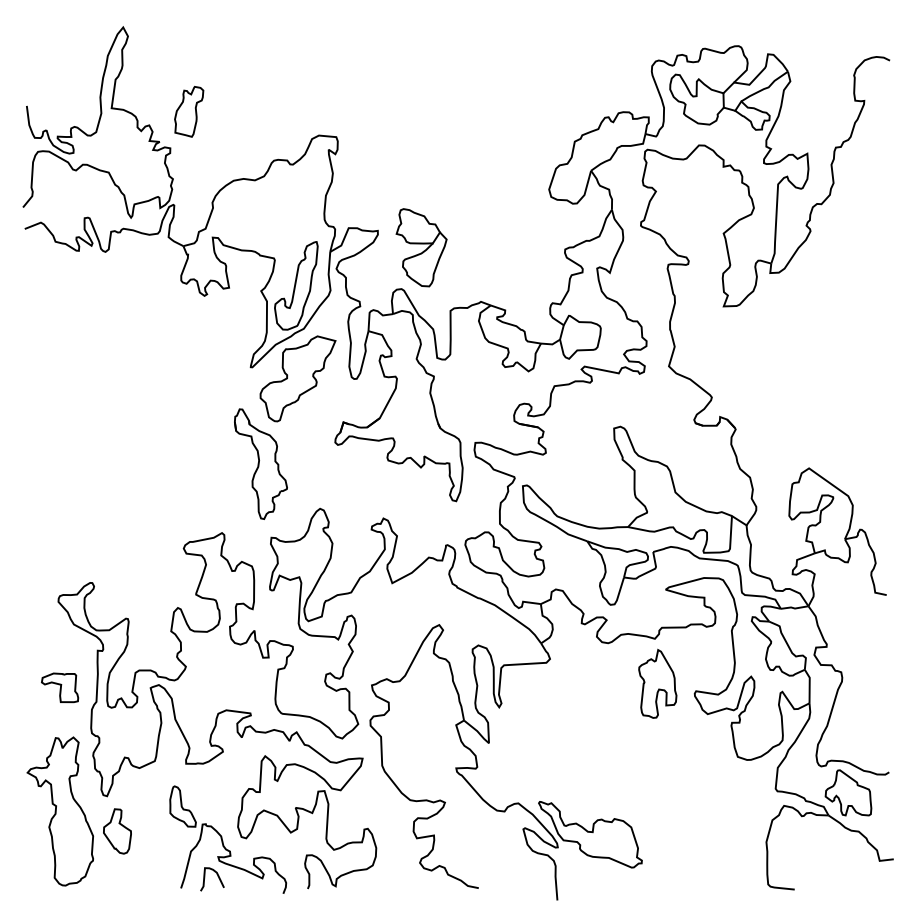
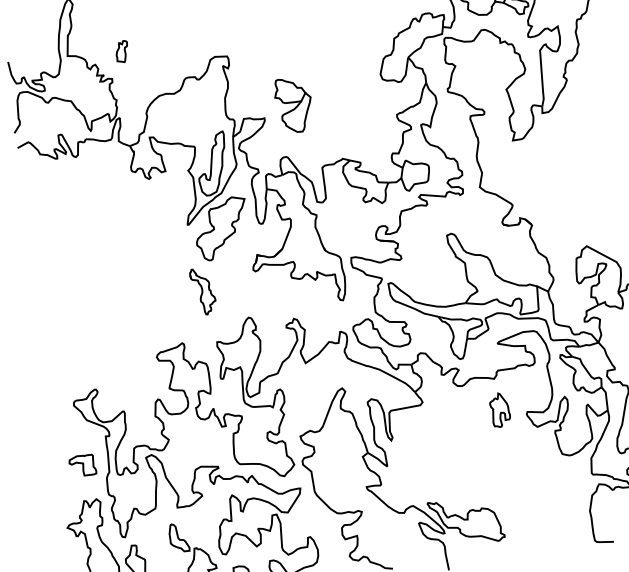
part: (189, 111) -> (122, 51), size x0.6
part: (421, 247) -> (293, 105), moved
part: (260, 463) -> (202, 291), size x0.6
part: (657, 683) -> (499, 409), size x0.7

